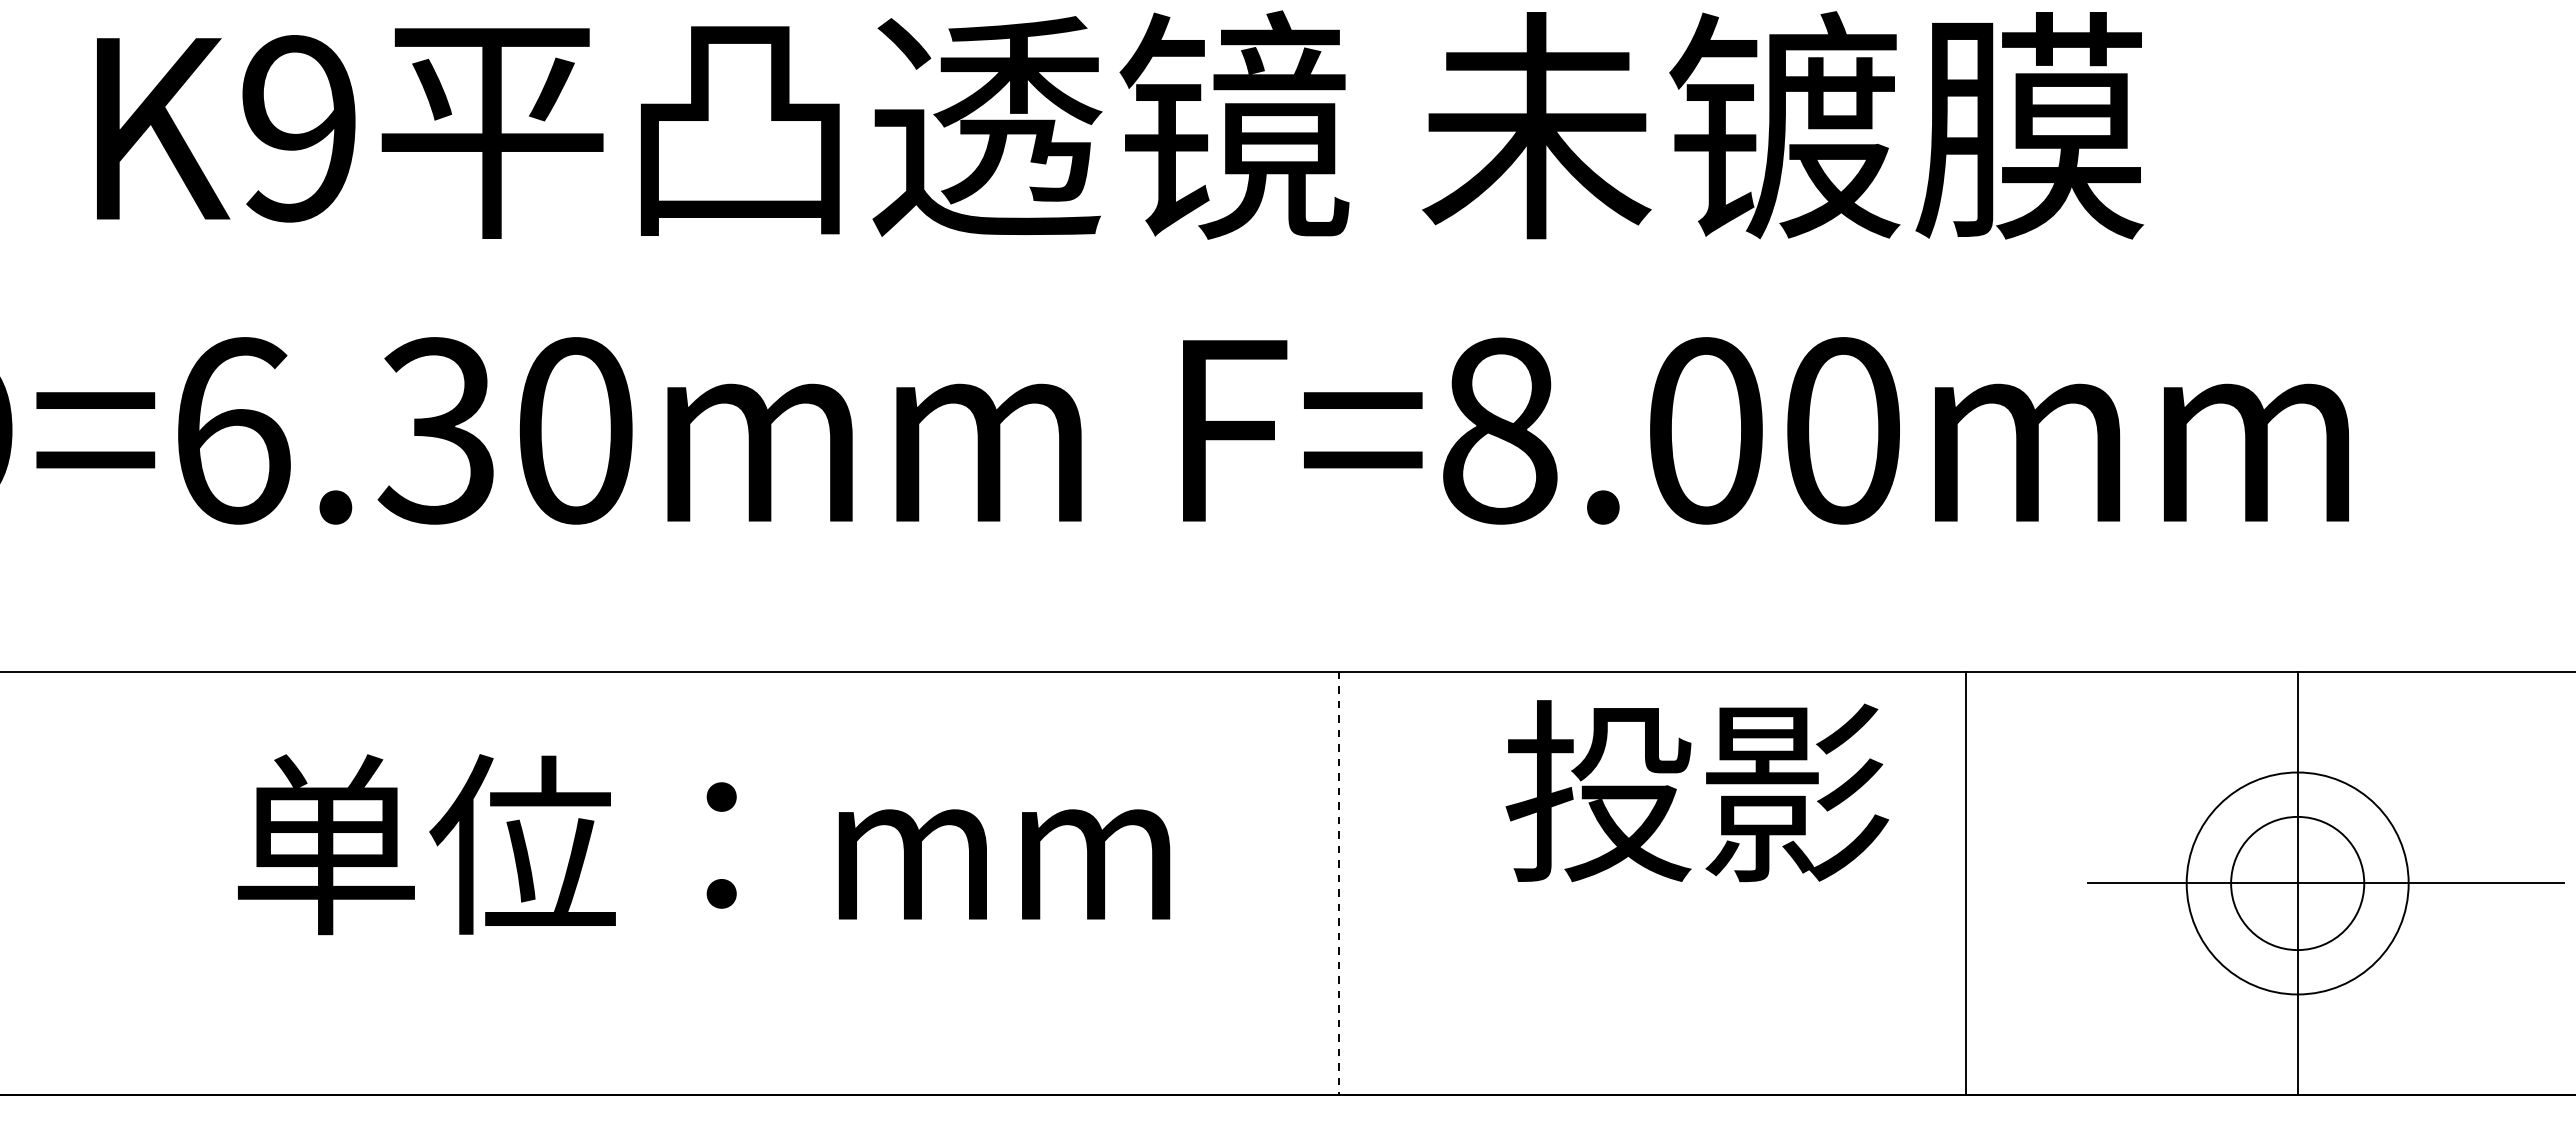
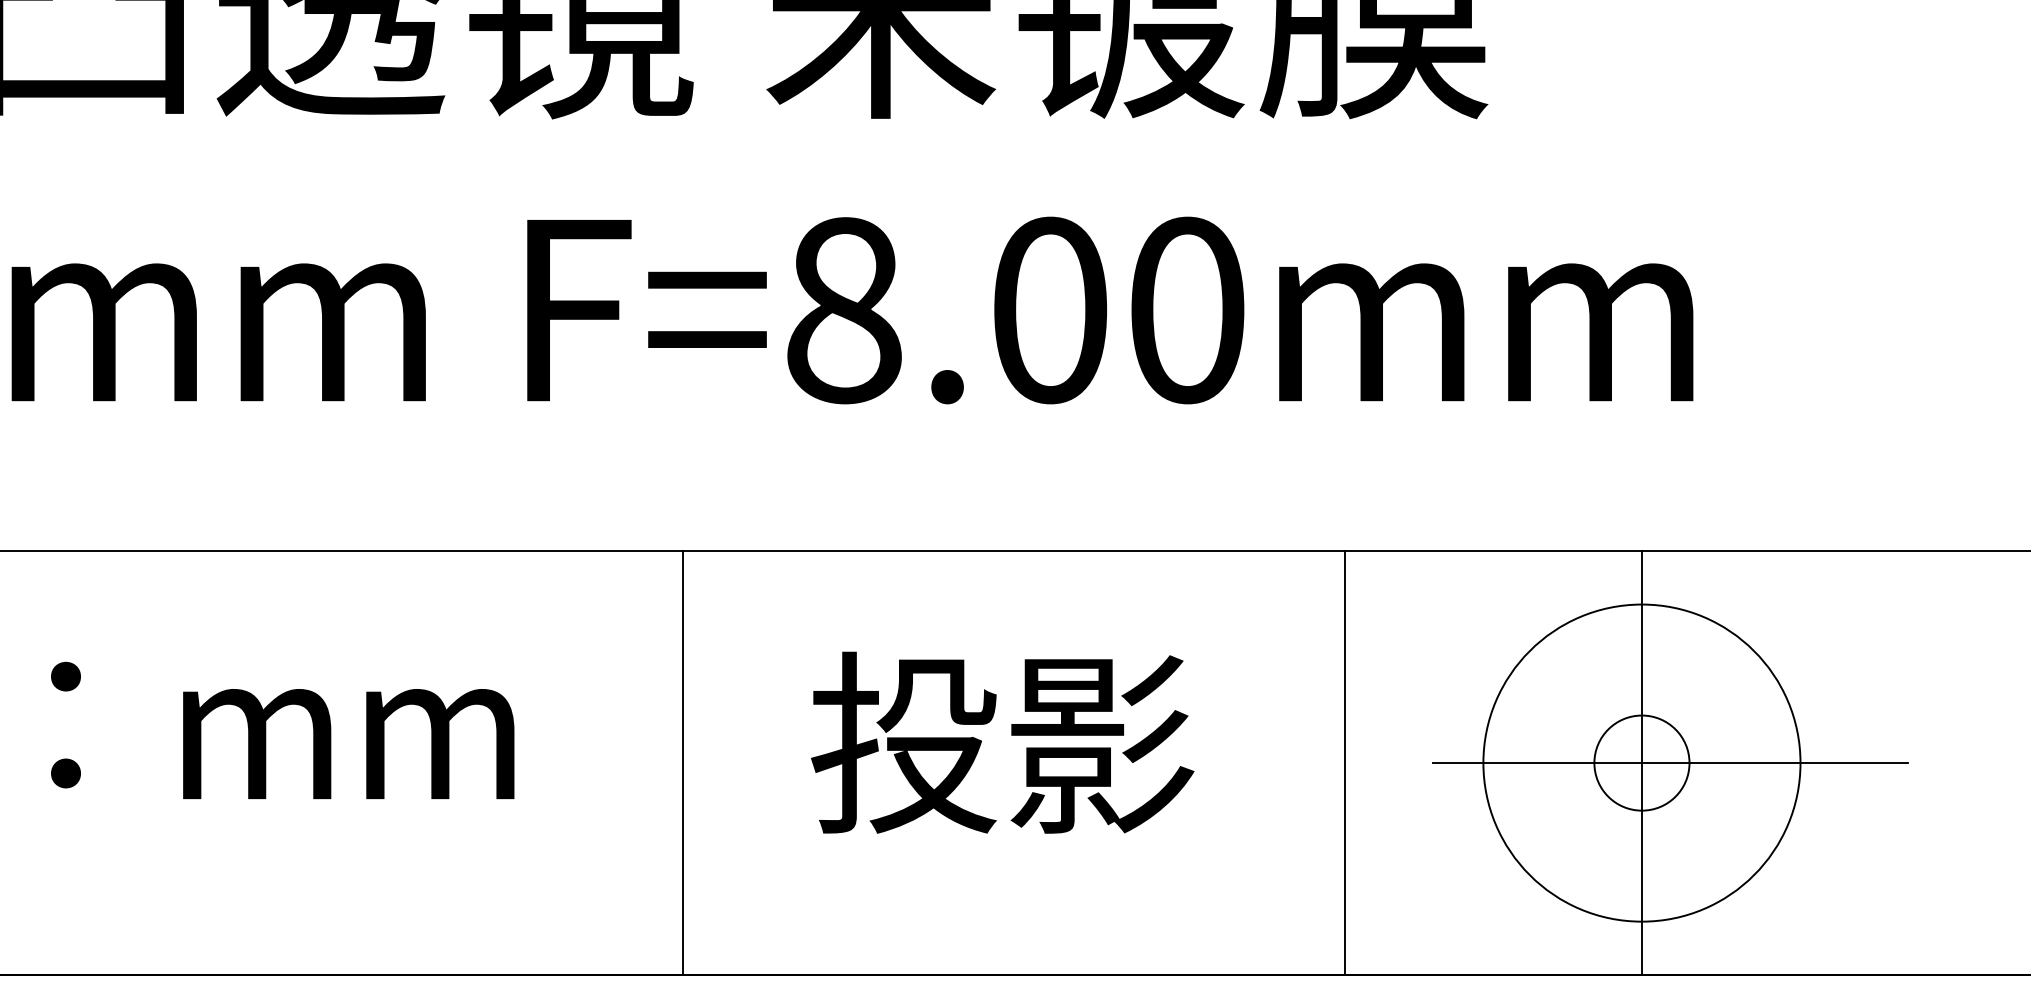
text: (1697, 791) -> (1002, 743), moved
line: (1338, 883) -> (682, 763), dashed -> solid
line: (1965, 883) -> (1344, 763), moved
circle: (2297, 883) -> (1641, 763), size x0.71
circle: (2297, 883) -> (1641, 763), size x1.43

